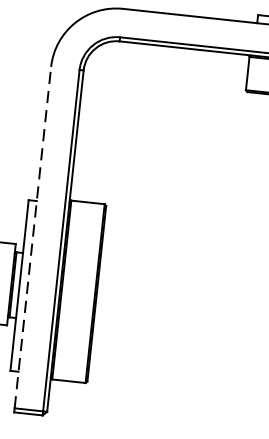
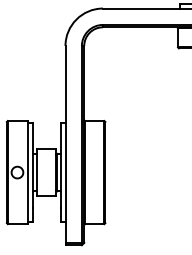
line: (33, 235) -> (65, 143), dashed -> solid

